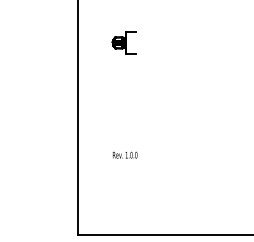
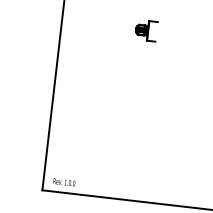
part: (123, 42) -> (145, 30), moved
text: (125, 154) -> (64, 181), moved

